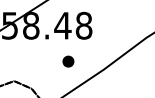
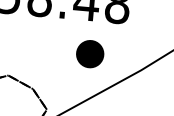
part: (68, 61) -> (90, 53), size x1.6

